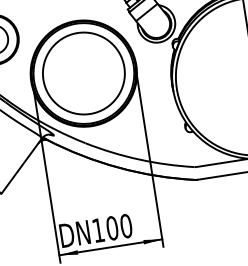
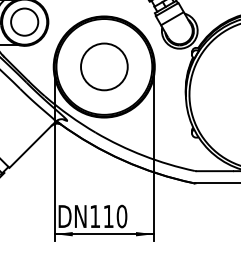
circle: (83, 73) -> (104, 66), size x0.6
text: (112, 228) -> (108, 216), DN100 -> DN110

